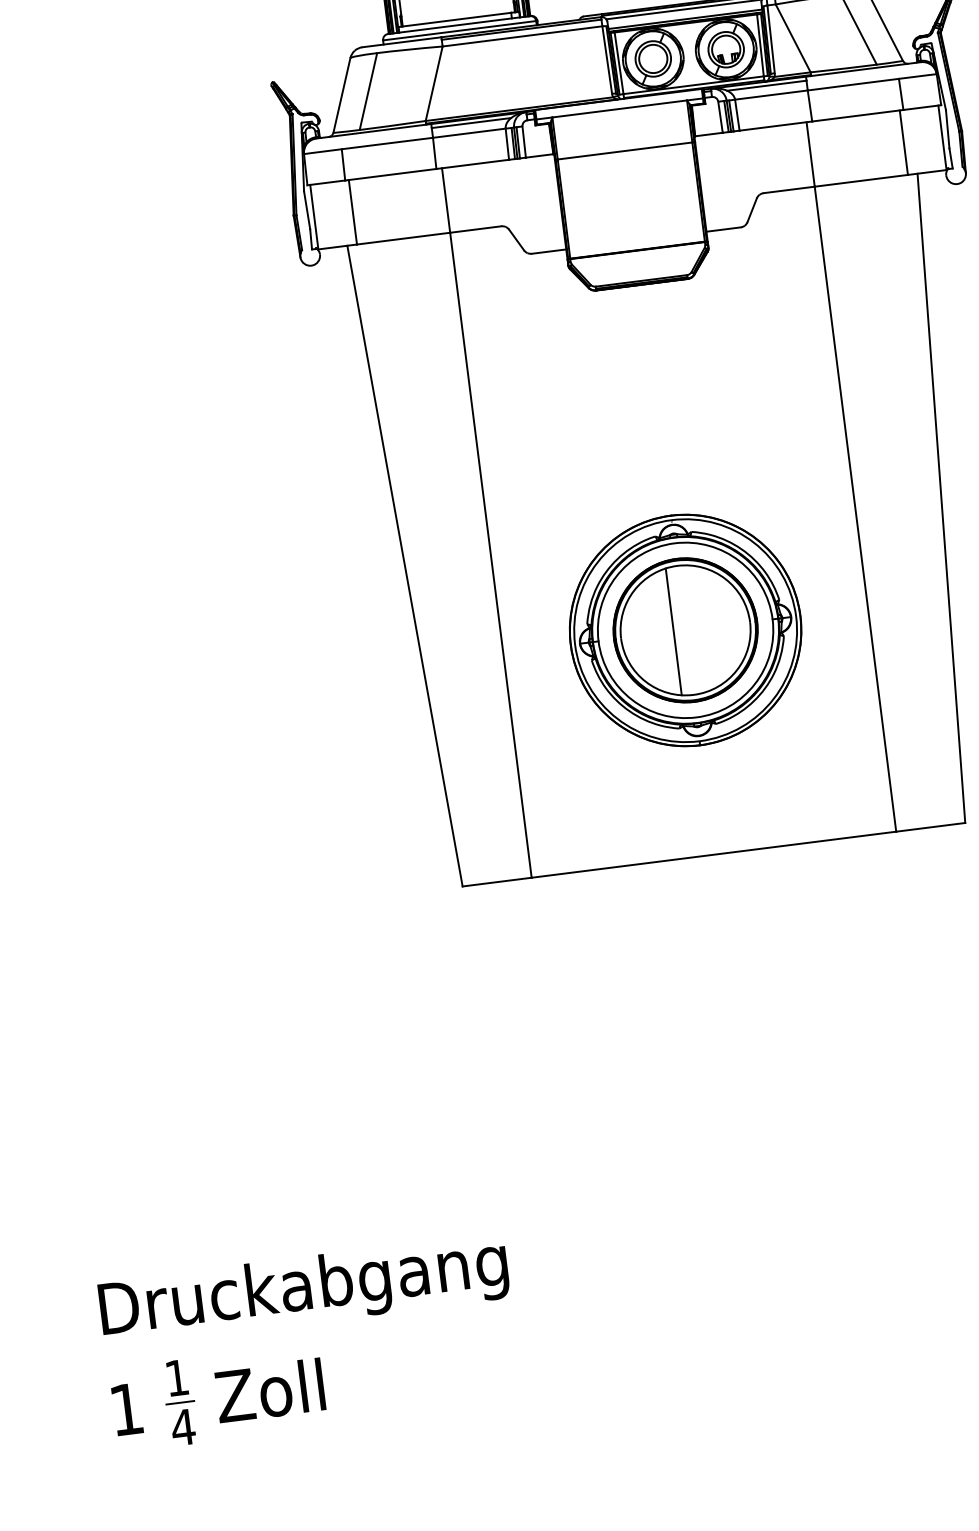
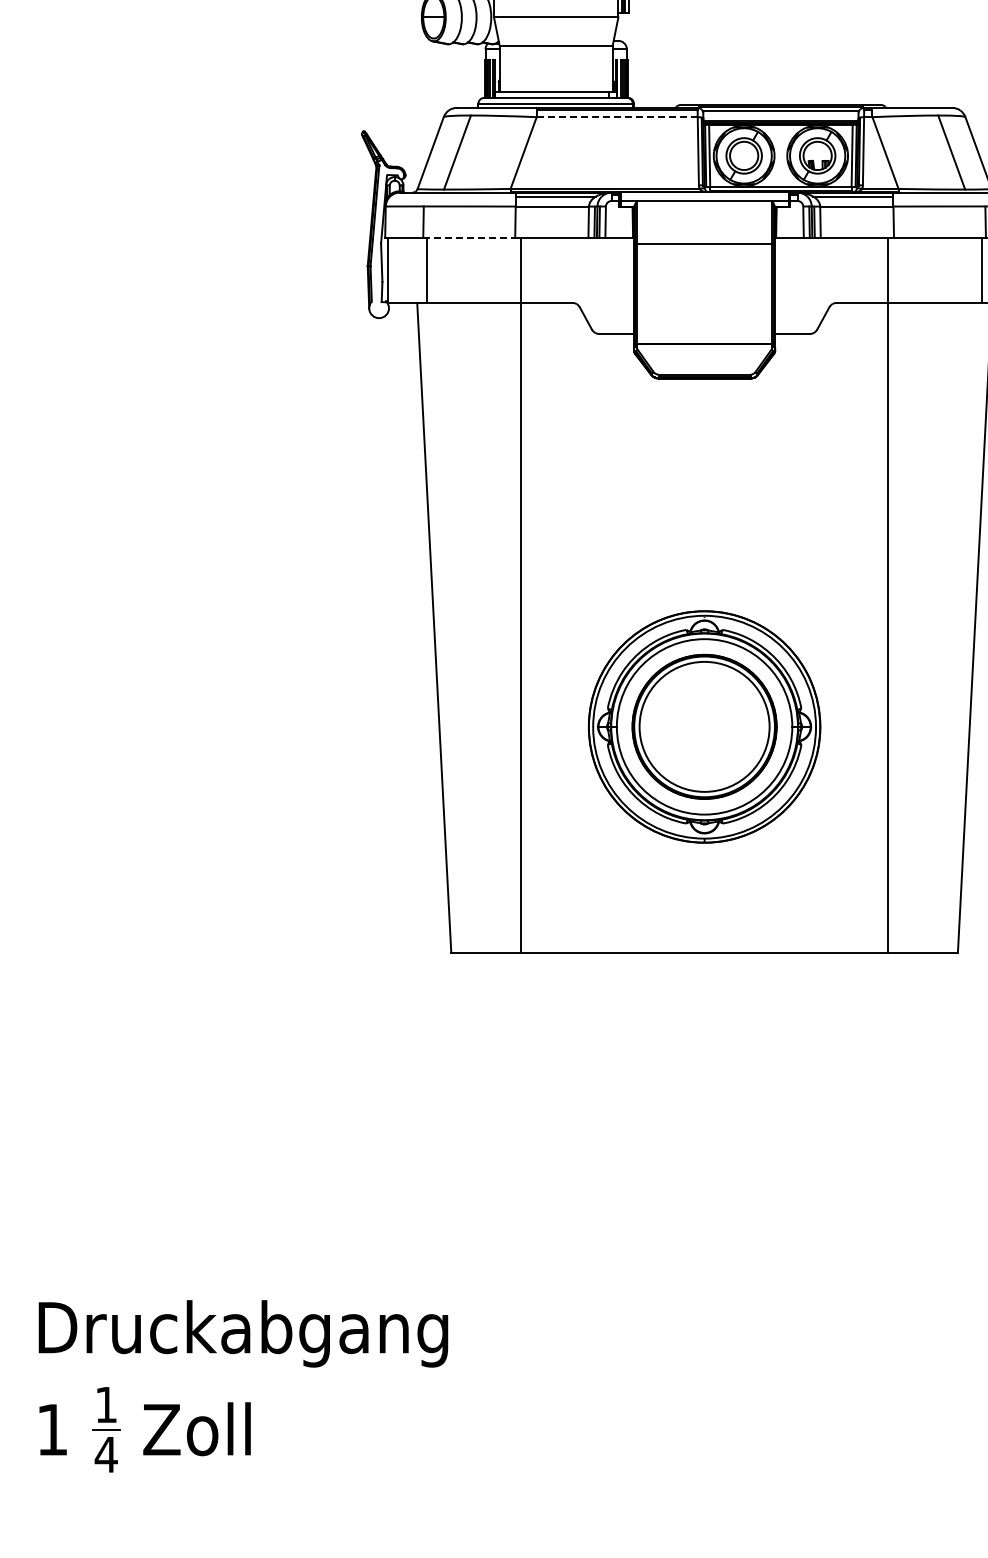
line: (522, 36) -> (617, 117), solid -> dashed
line: (391, 174) -> (469, 237), solid -> dashed
line: (673, 631) -> (692, 726), removed

